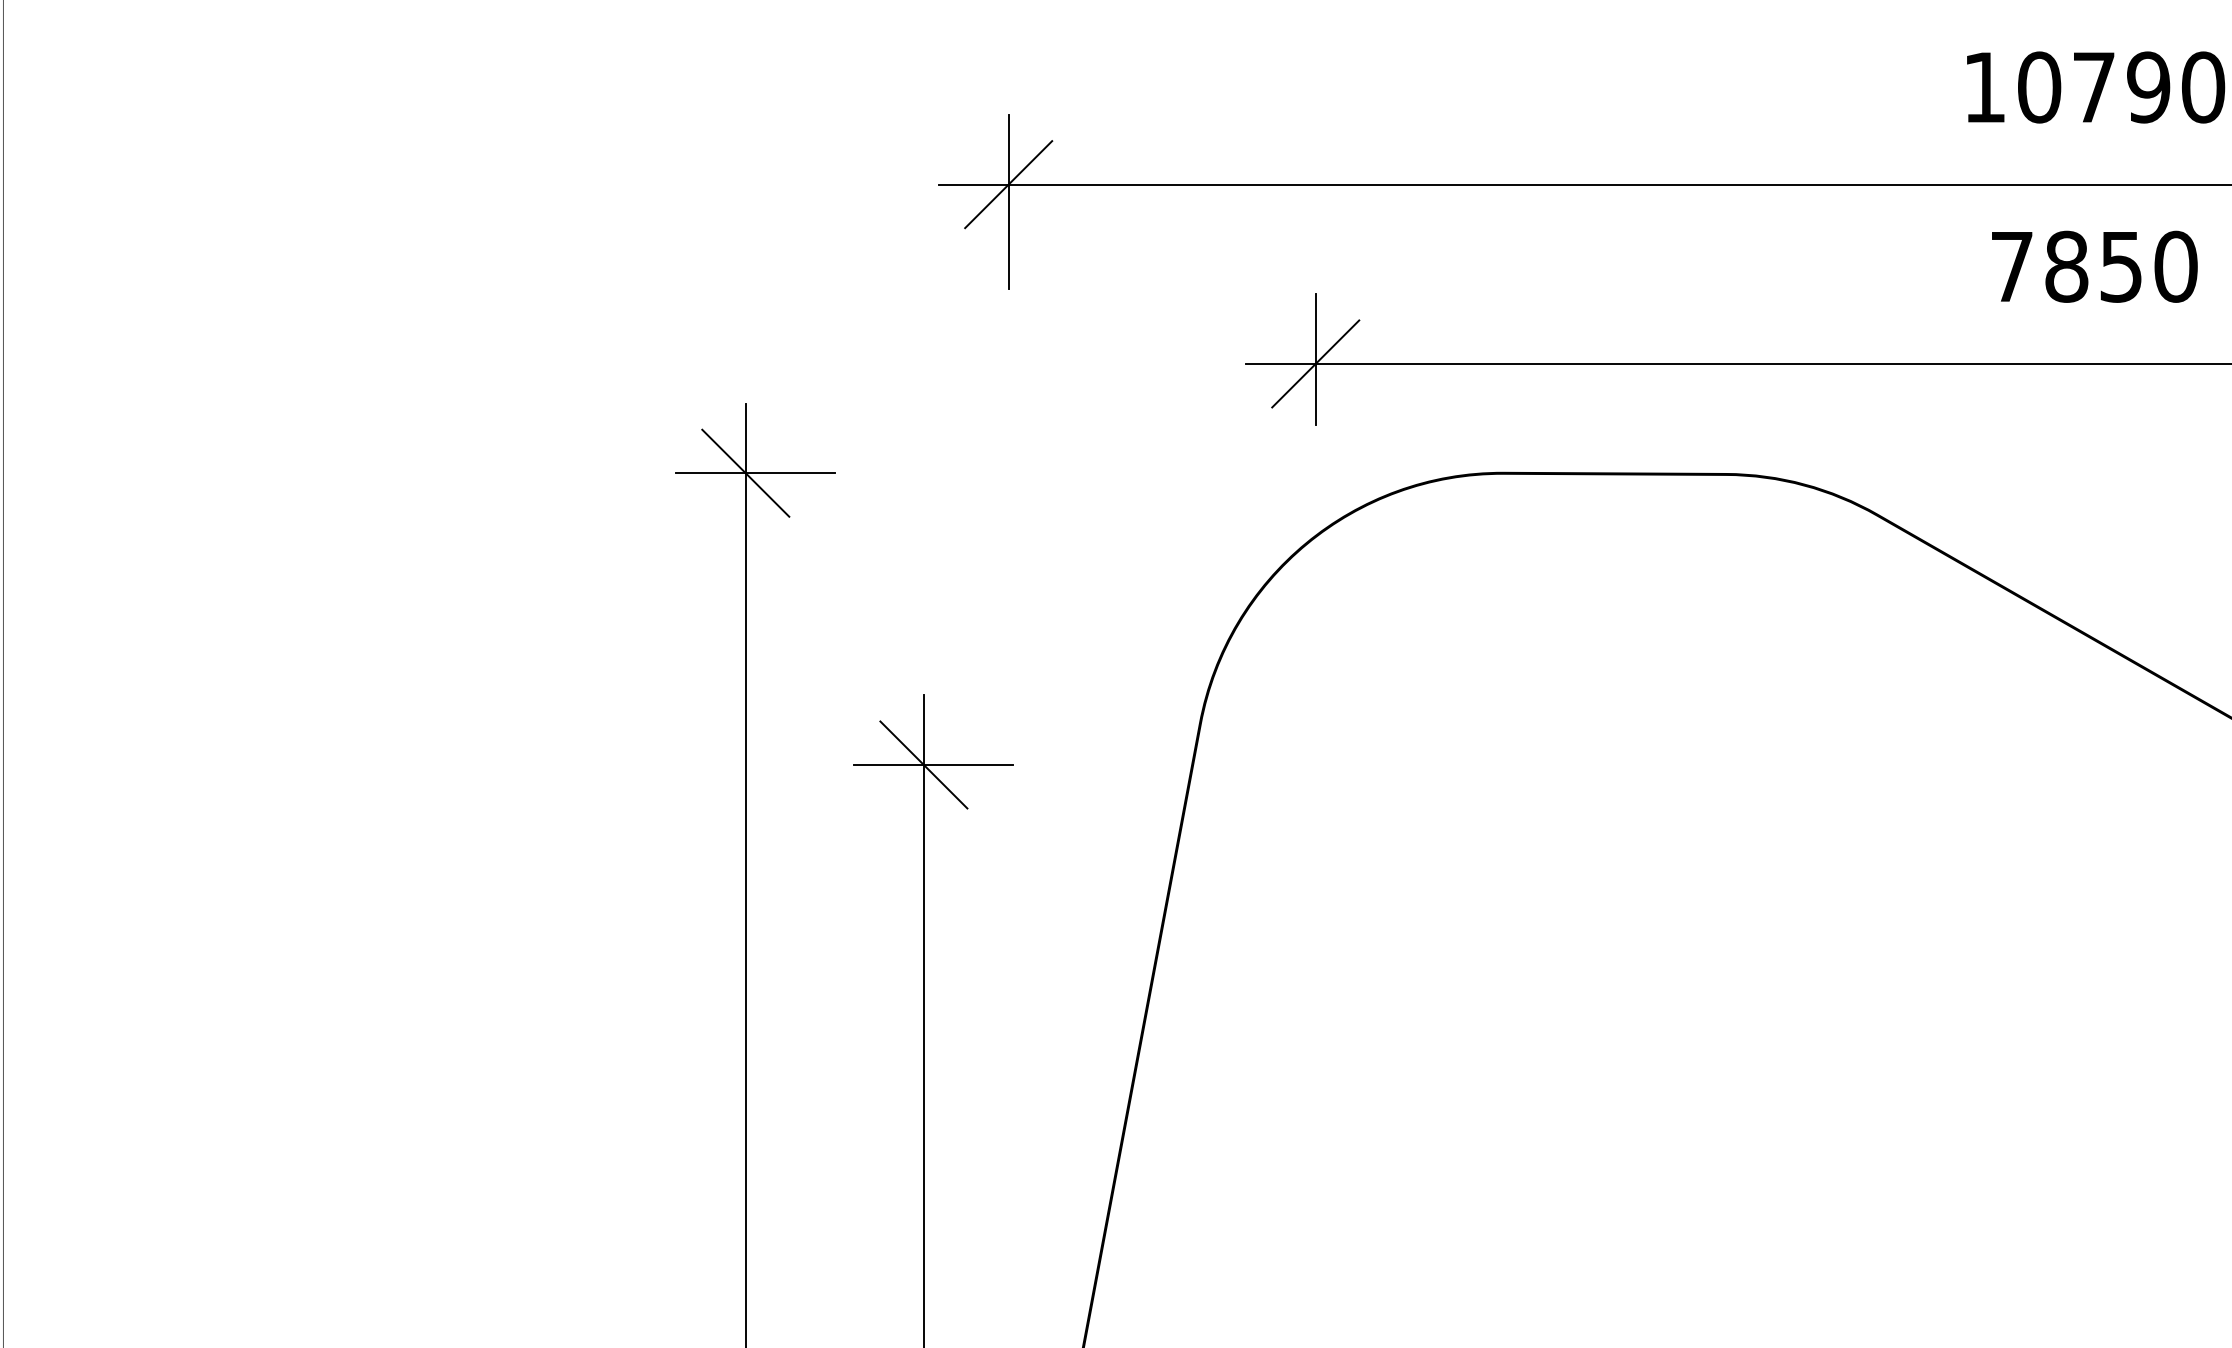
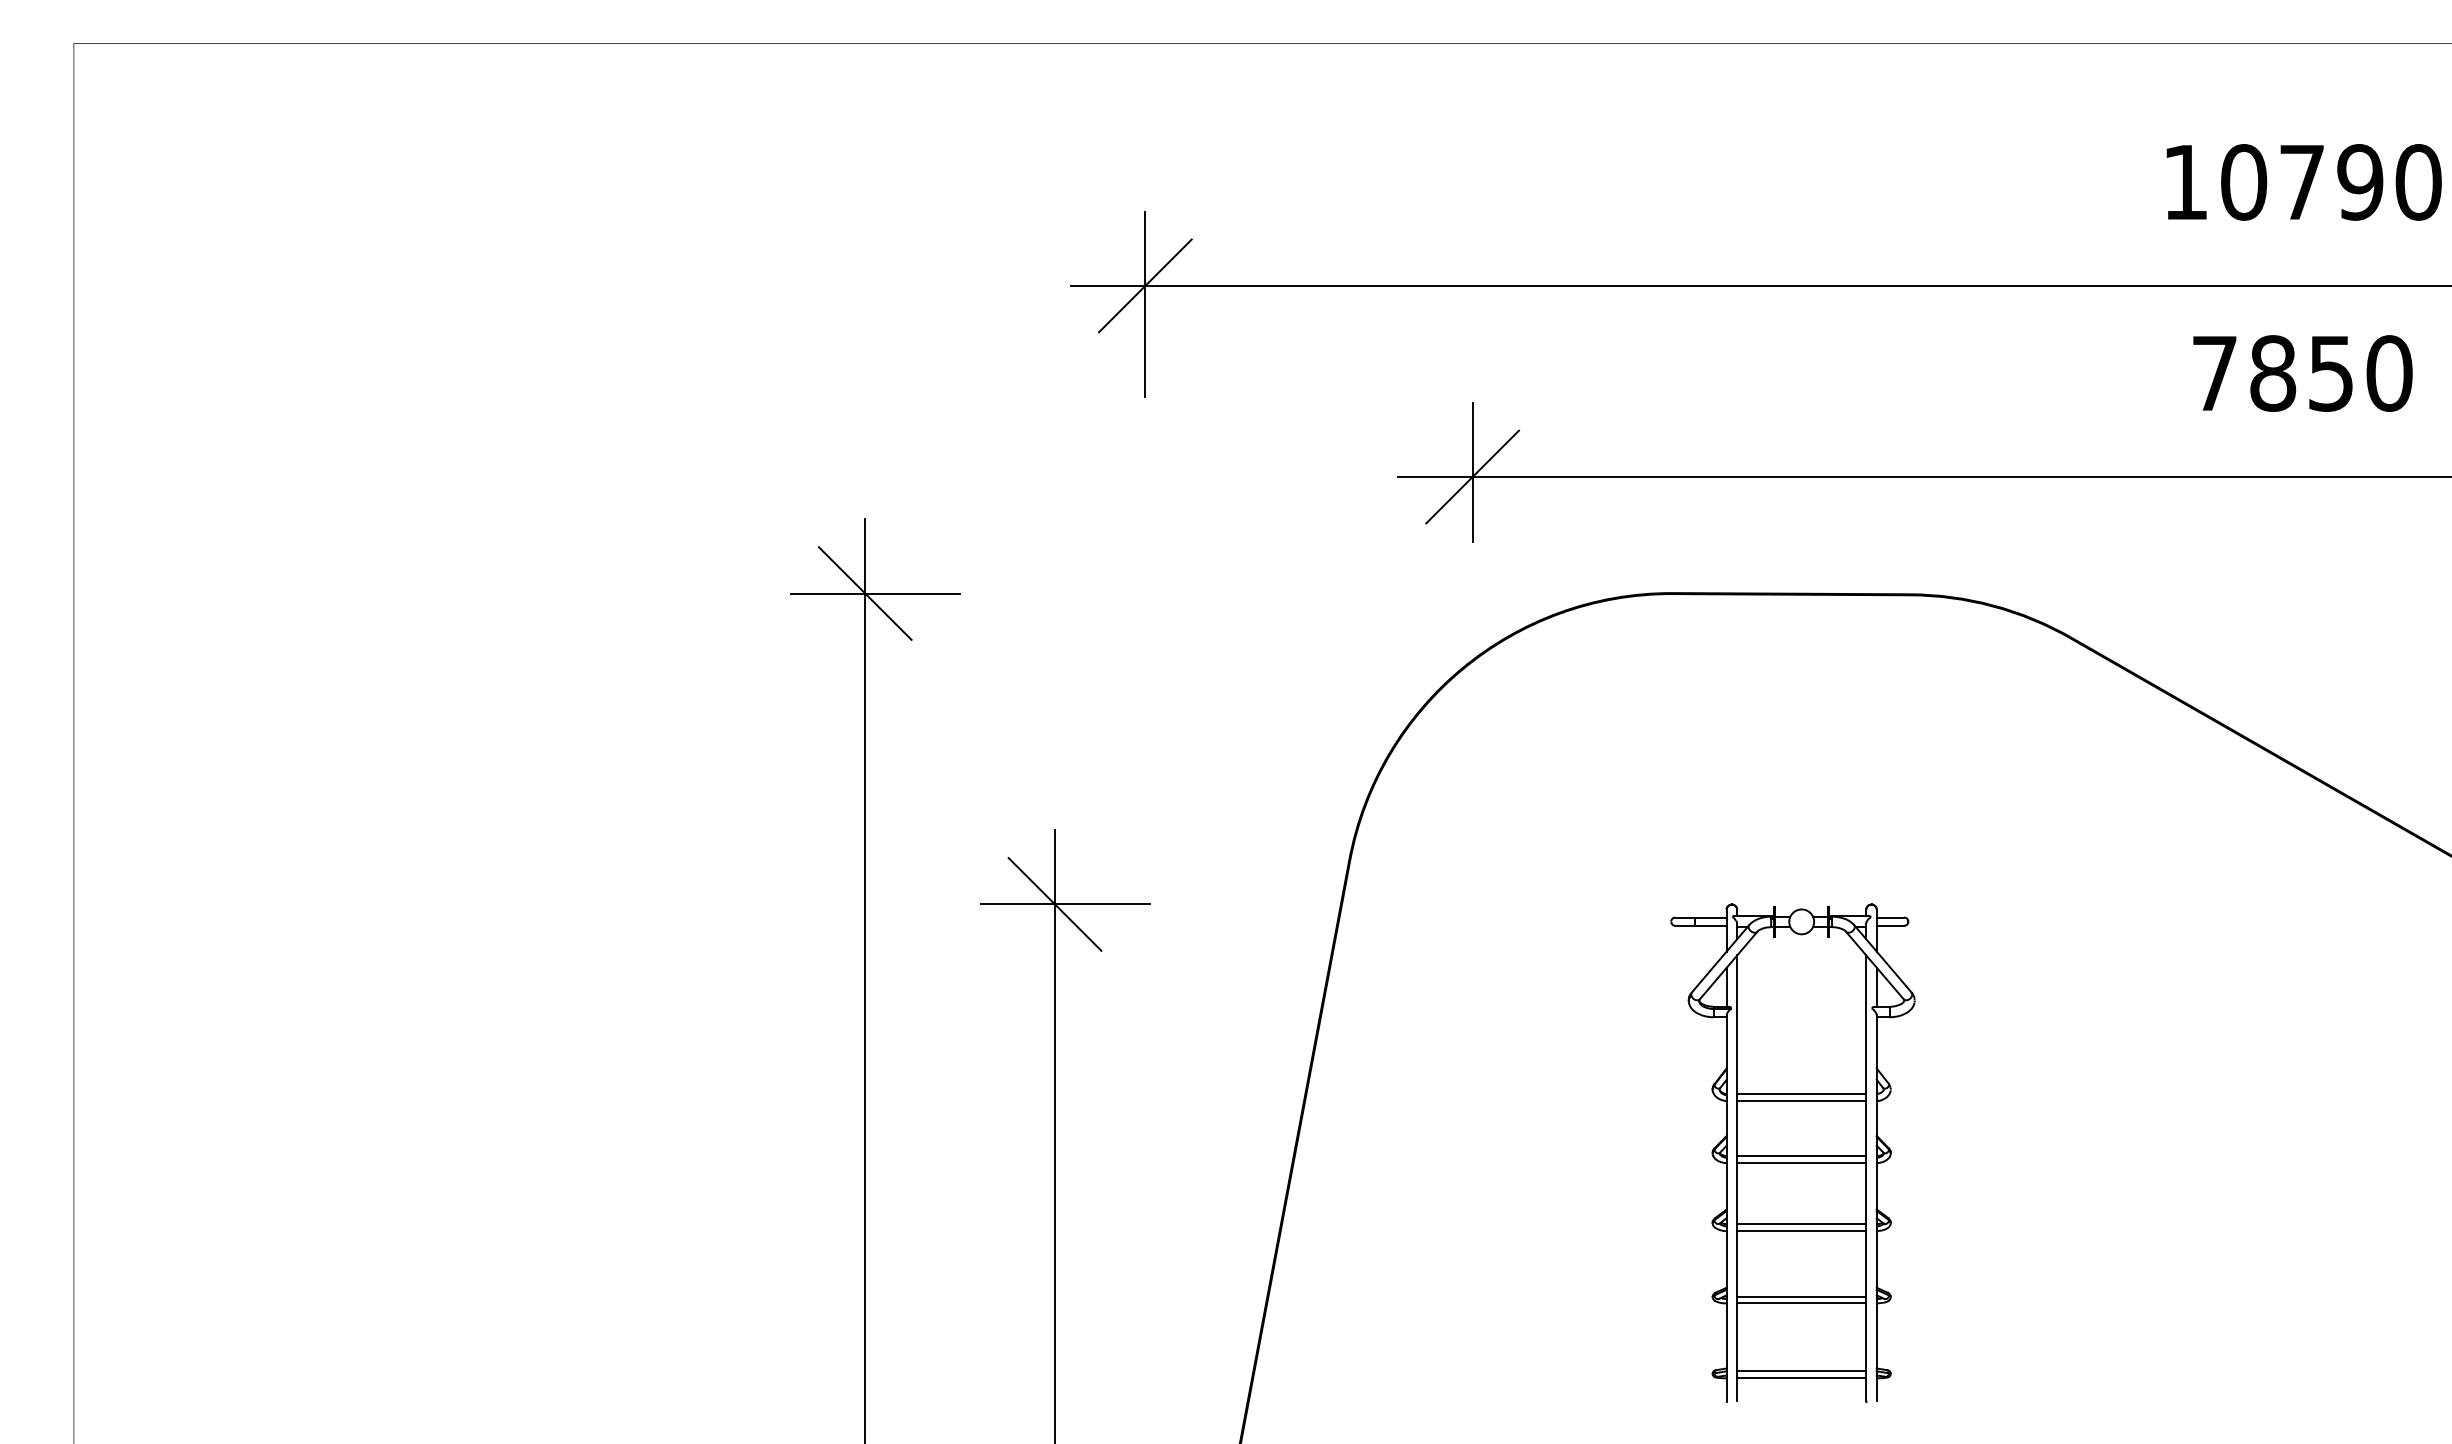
part: (1615, 997) -> (1792, 1152), added

